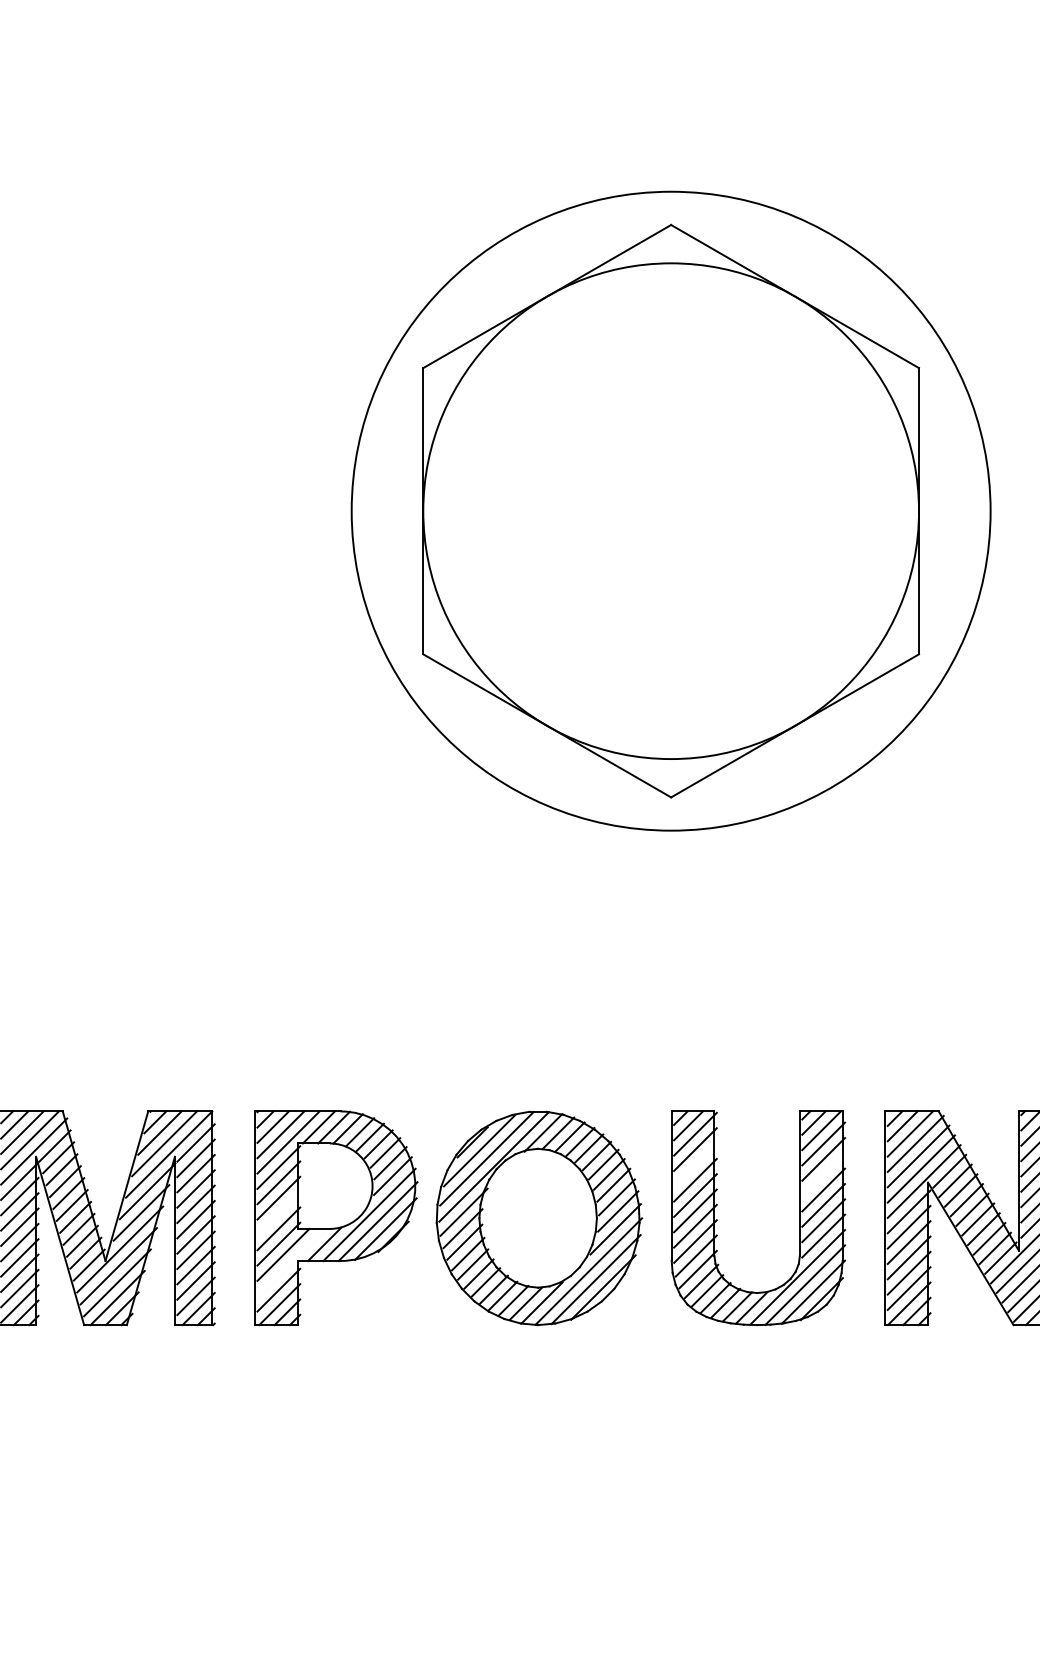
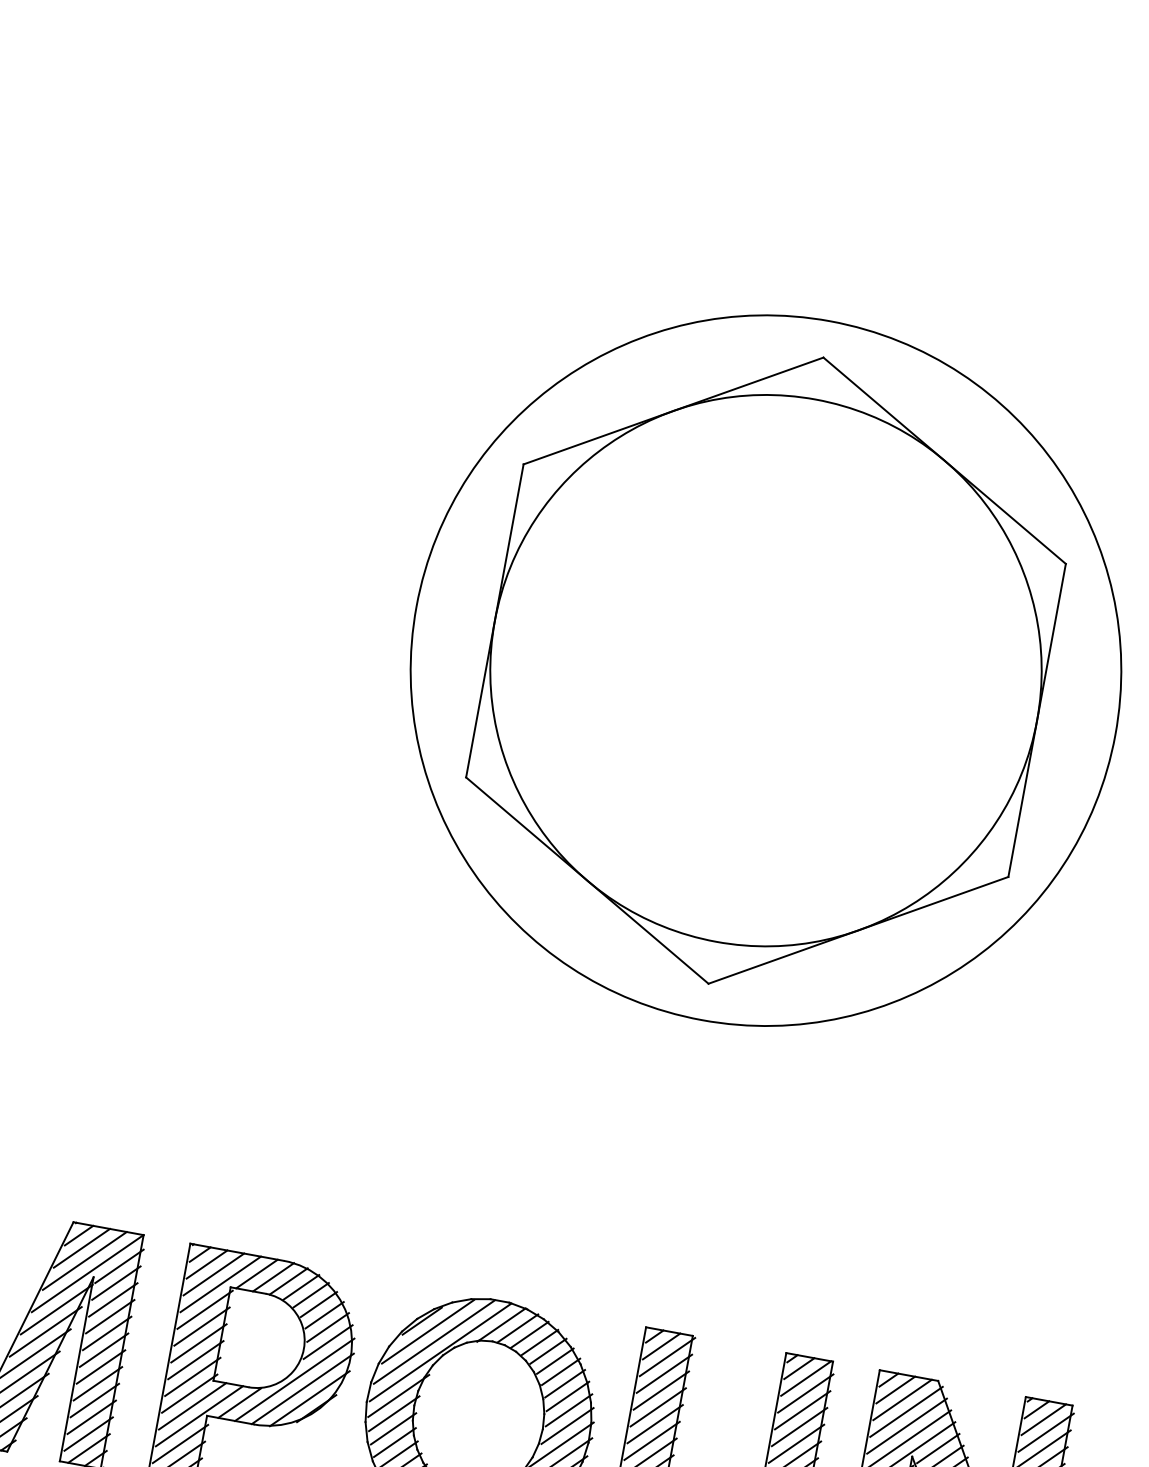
line: (695, 1164) -> (661, 1390), added
line: (823, 1174) -> (799, 1426), added
line: (278, 1213) -> (195, 1360), added
line: (290, 1262) -> (198, 1416), added

